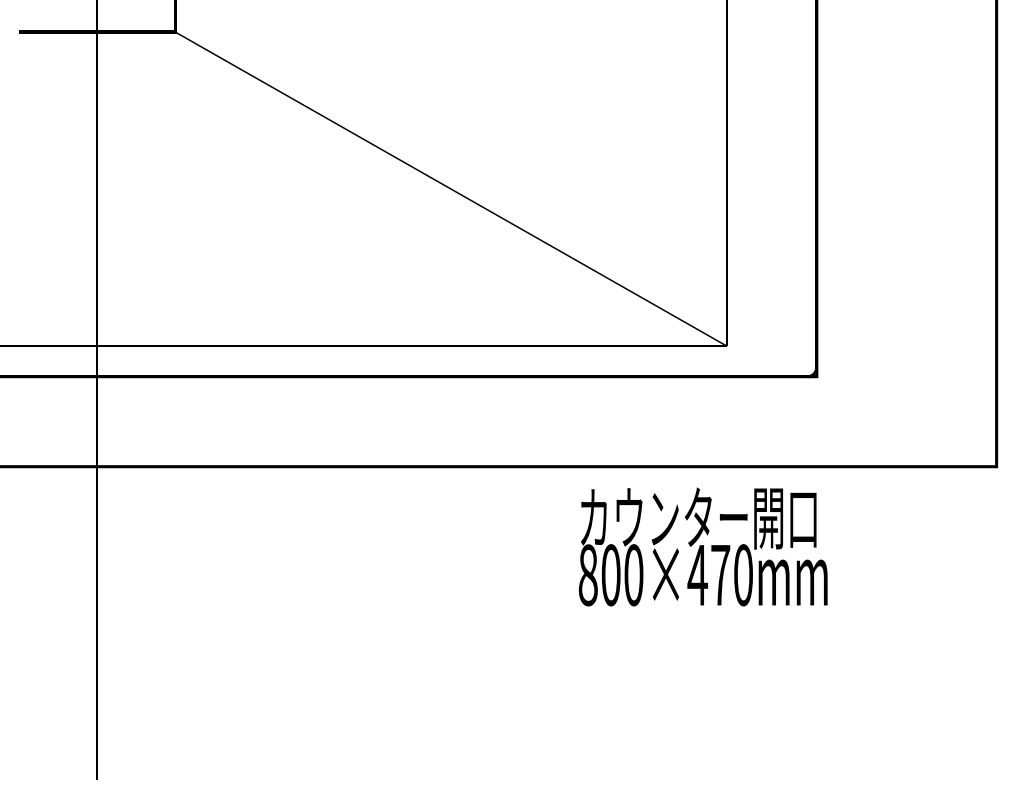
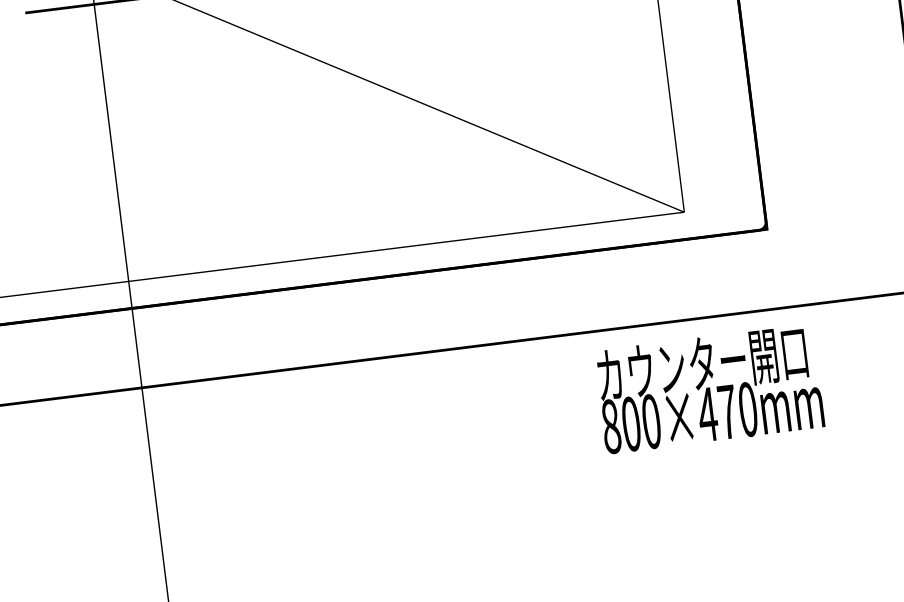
text: (702, 546) -> (708, 388), moved

